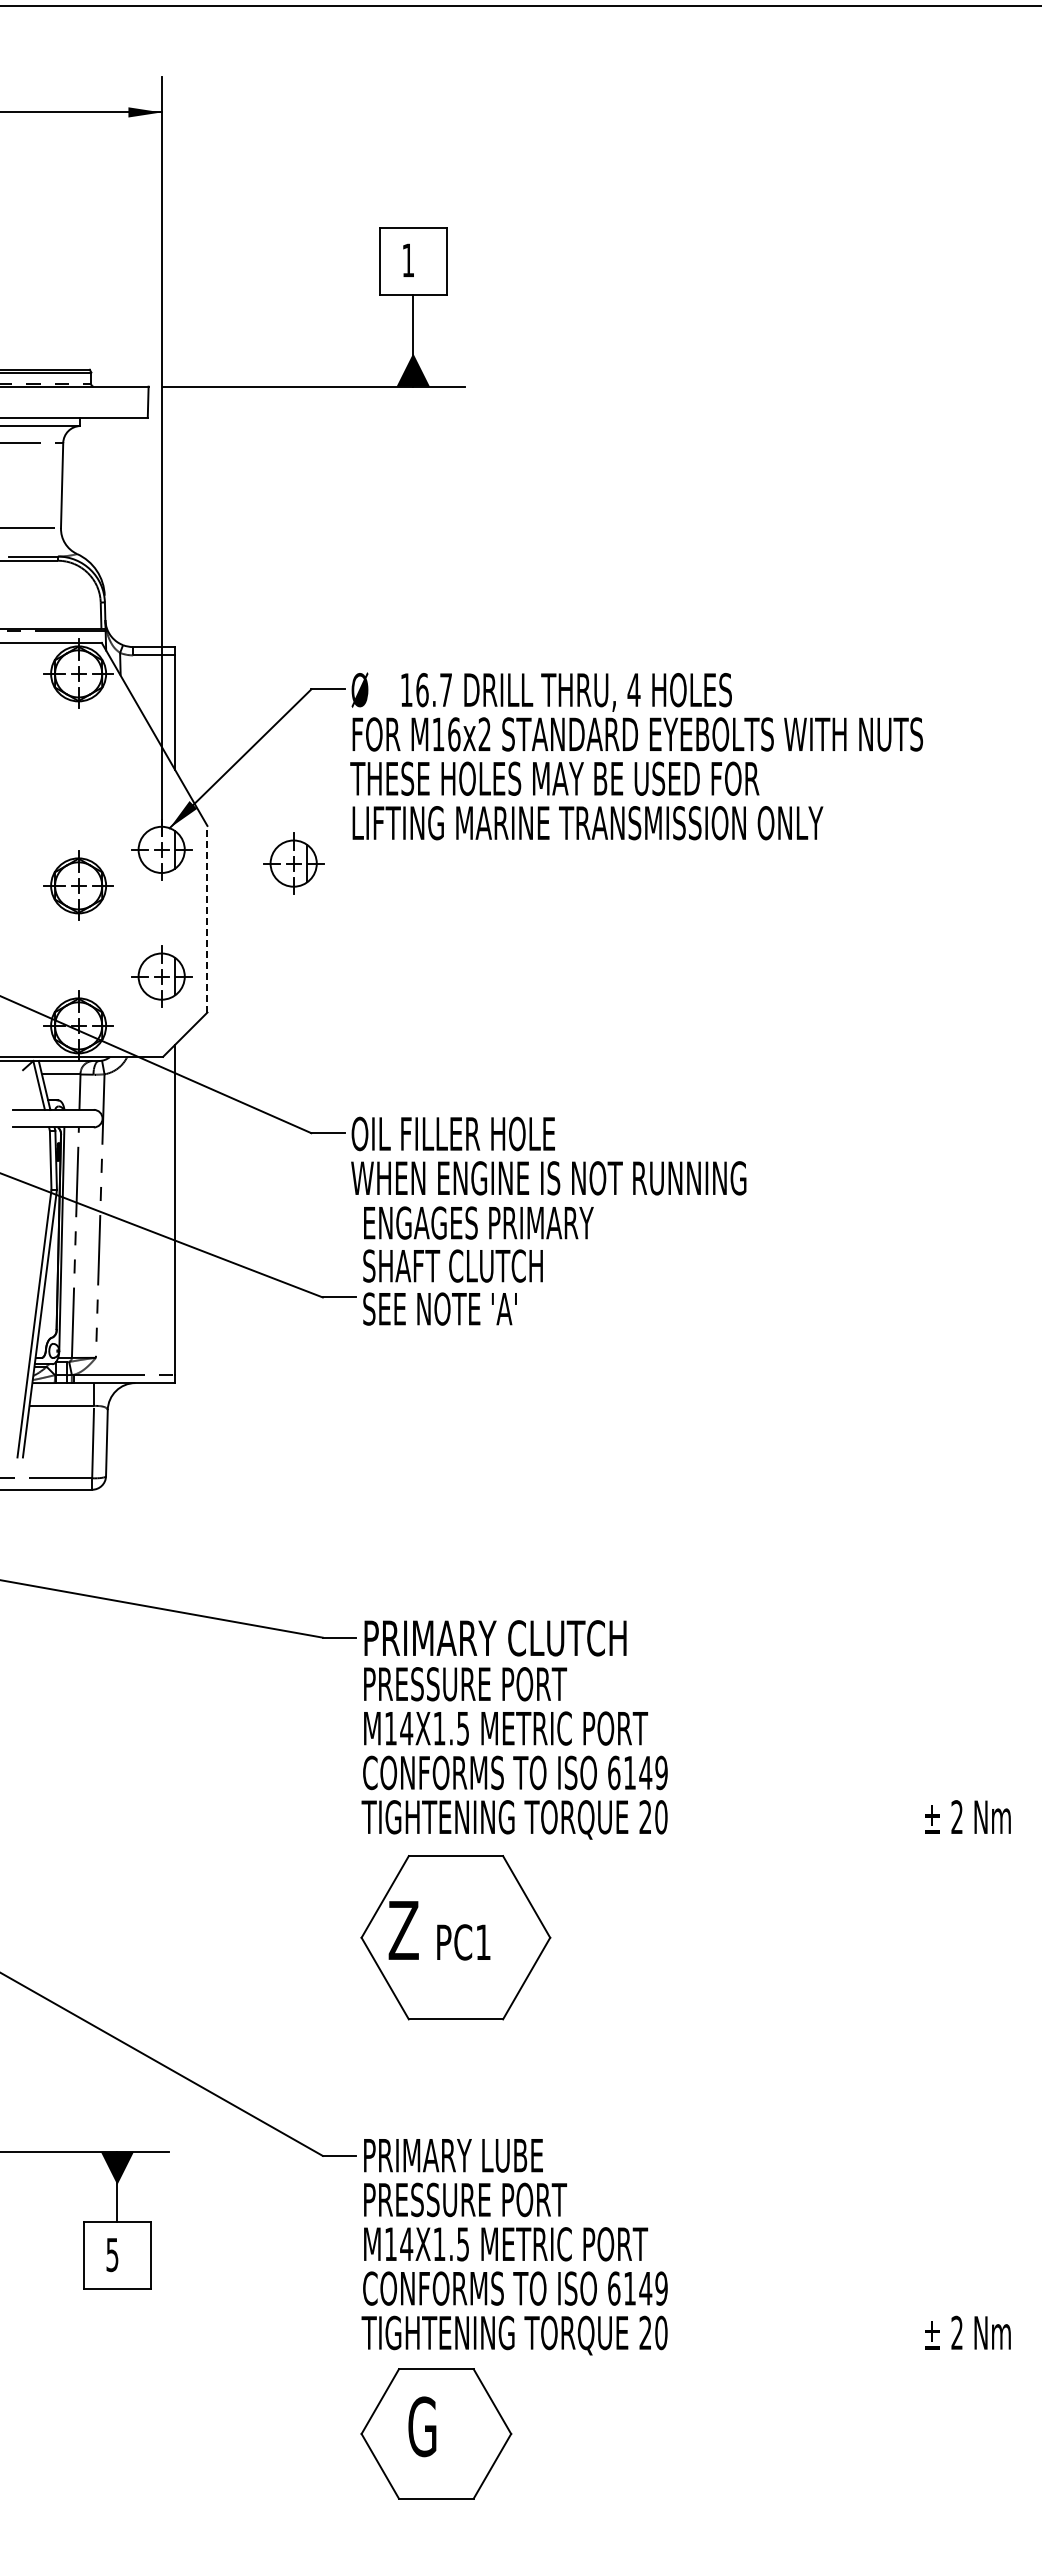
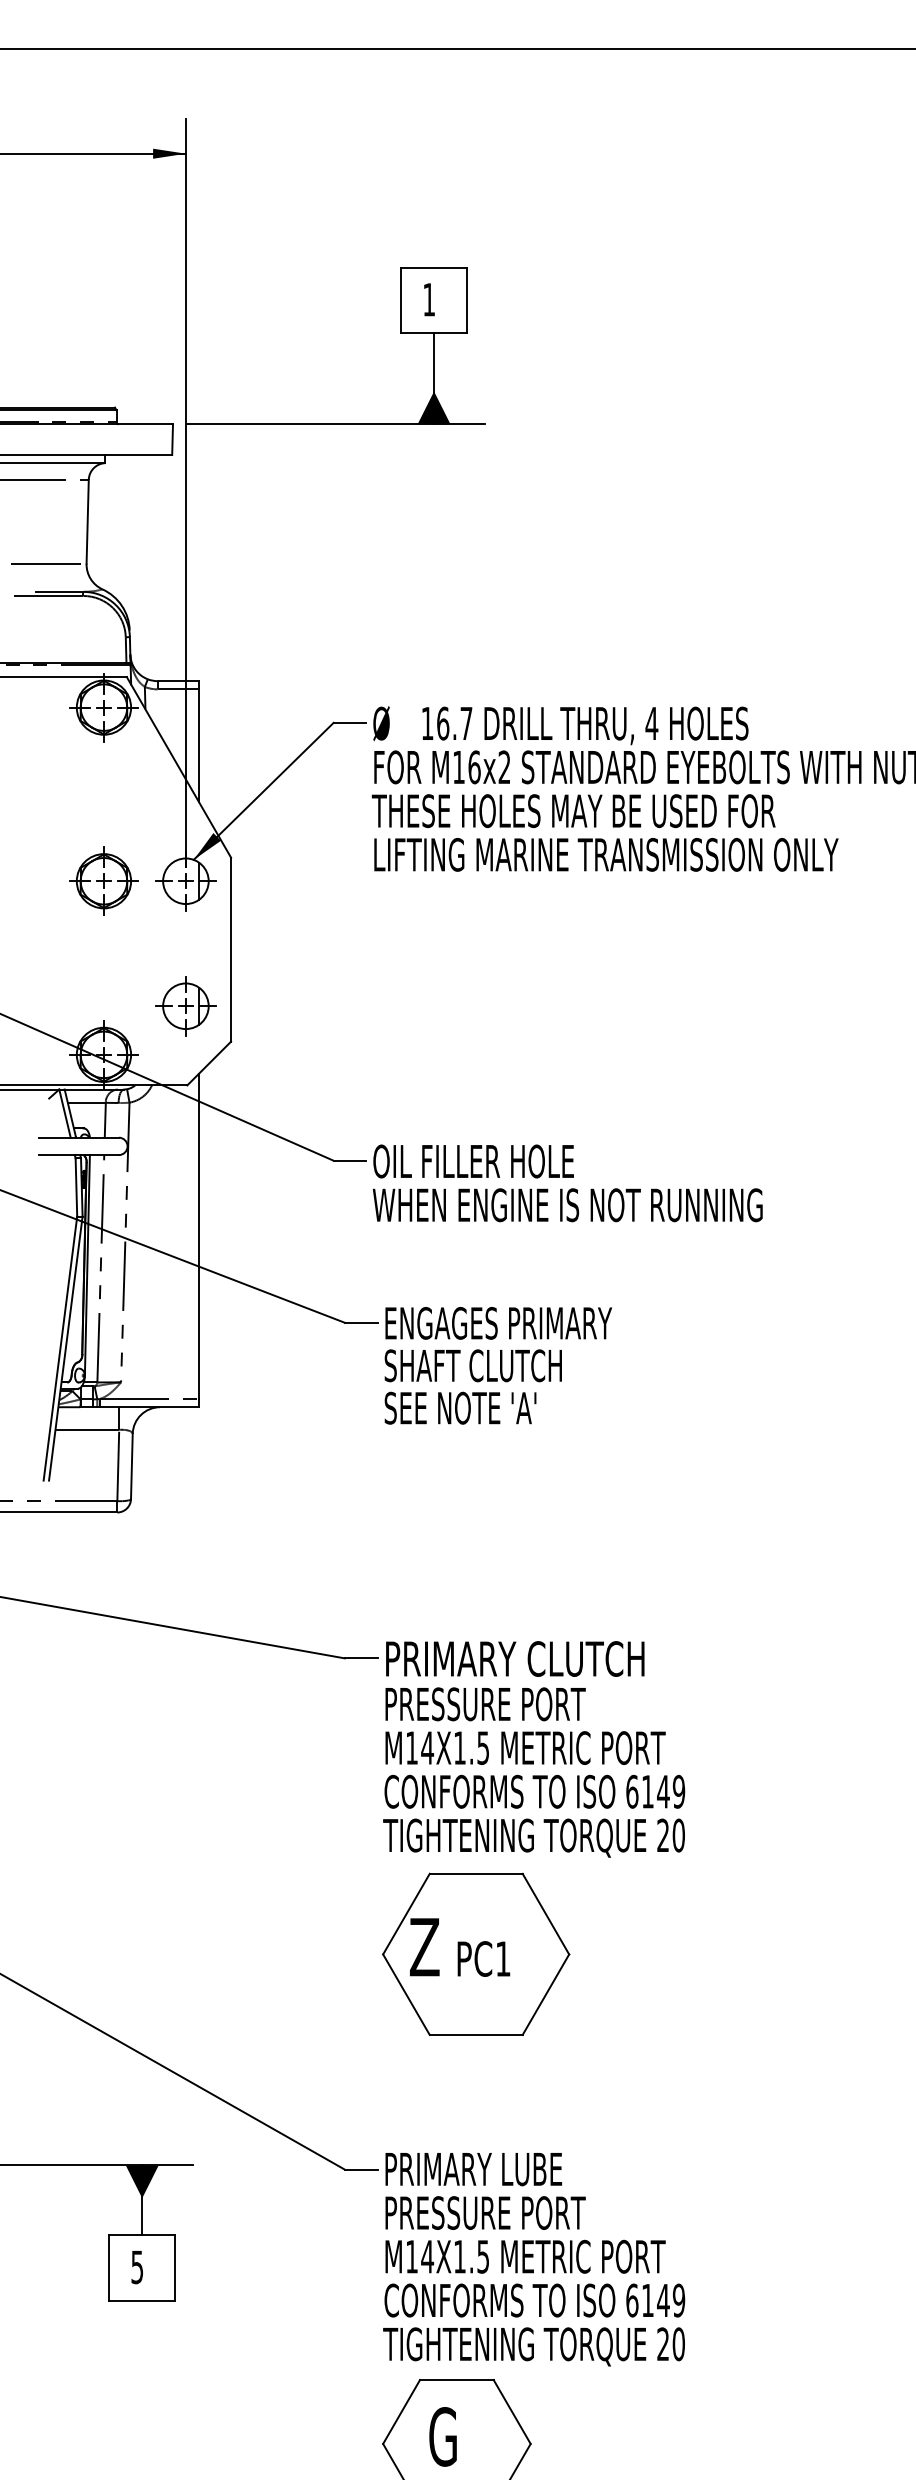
part: (293, 863) -> (315, 894), removed
part: (78, 885) -> (103, 880), moved
line: (207, 918) -> (231, 948), dashed -> solid
text: (478, 1265) -> (498, 1365), moved

